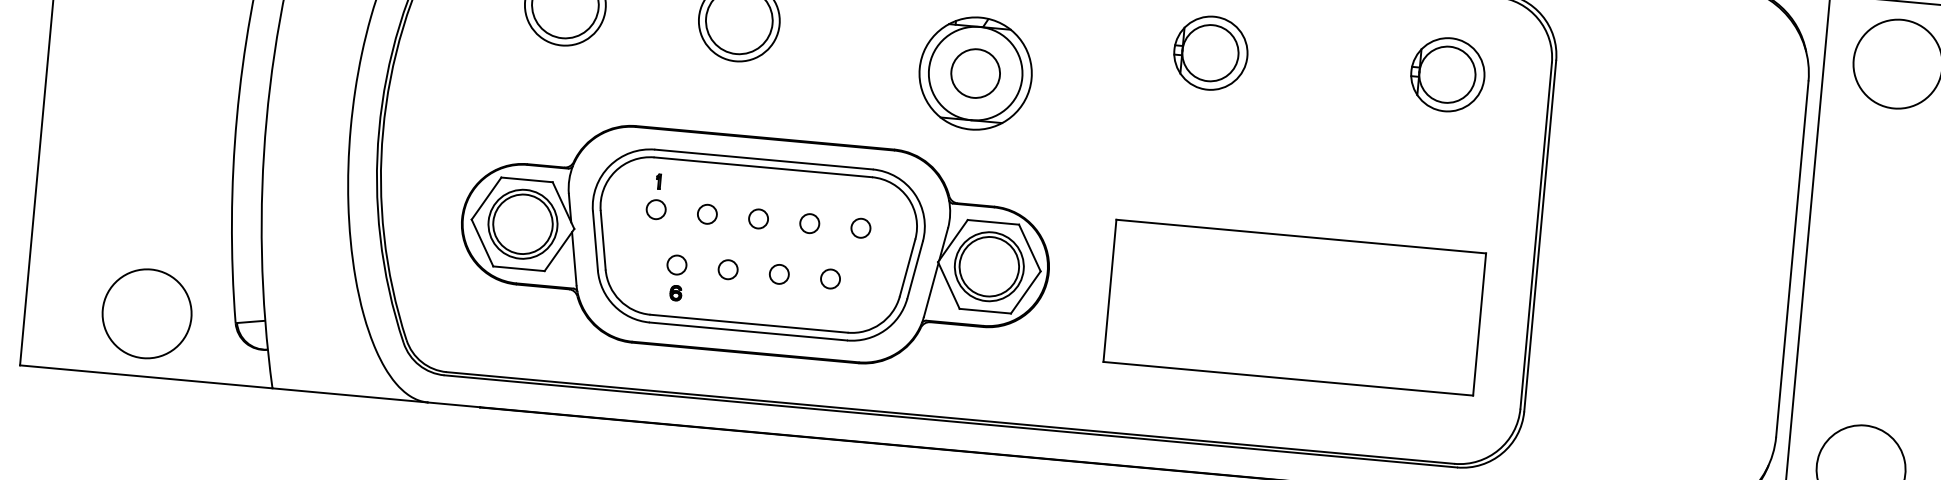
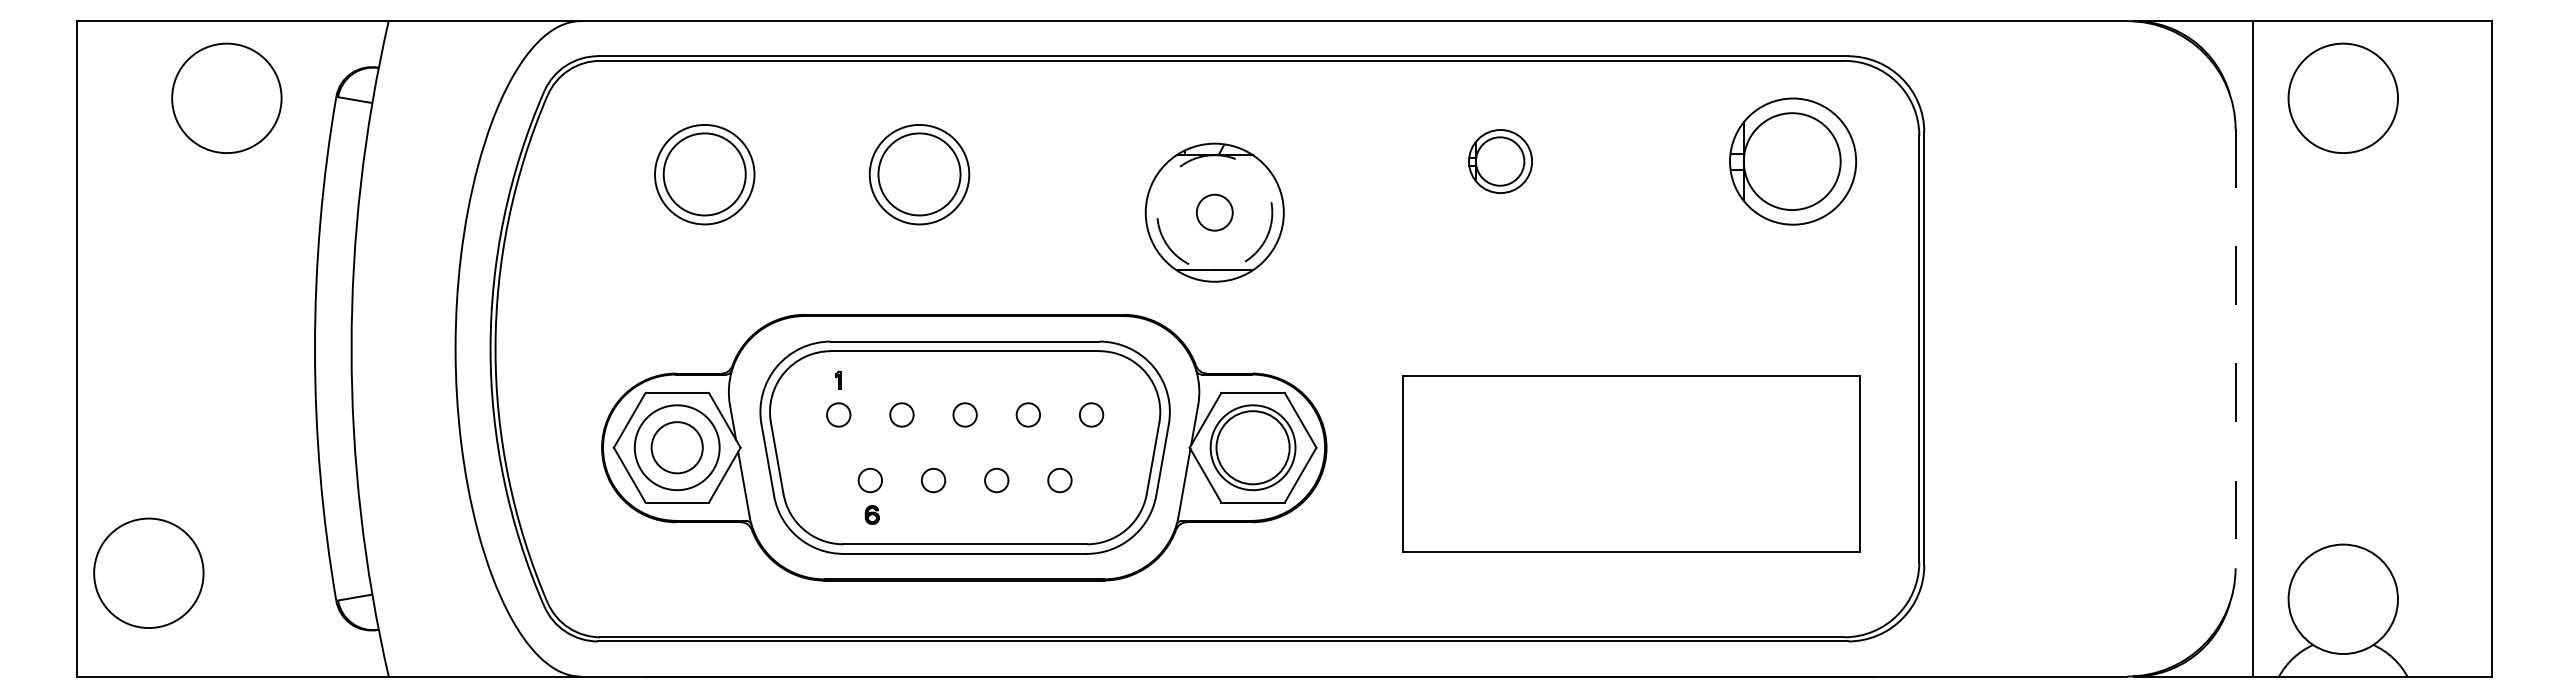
part: (1210, 53) -> (1500, 161), size x0.7
circle: (975, 73) -> (1214, 212), size x0.6
circle: (975, 73) -> (1214, 212), solid -> dashed
part: (1448, 74) -> (1793, 161), size x1.4
circle: (522, 224) -> (676, 447), size x0.7
line: (1792, 259) -> (2235, 349), solid -> dashed
circle: (146, 313) -> (148, 572), moved

